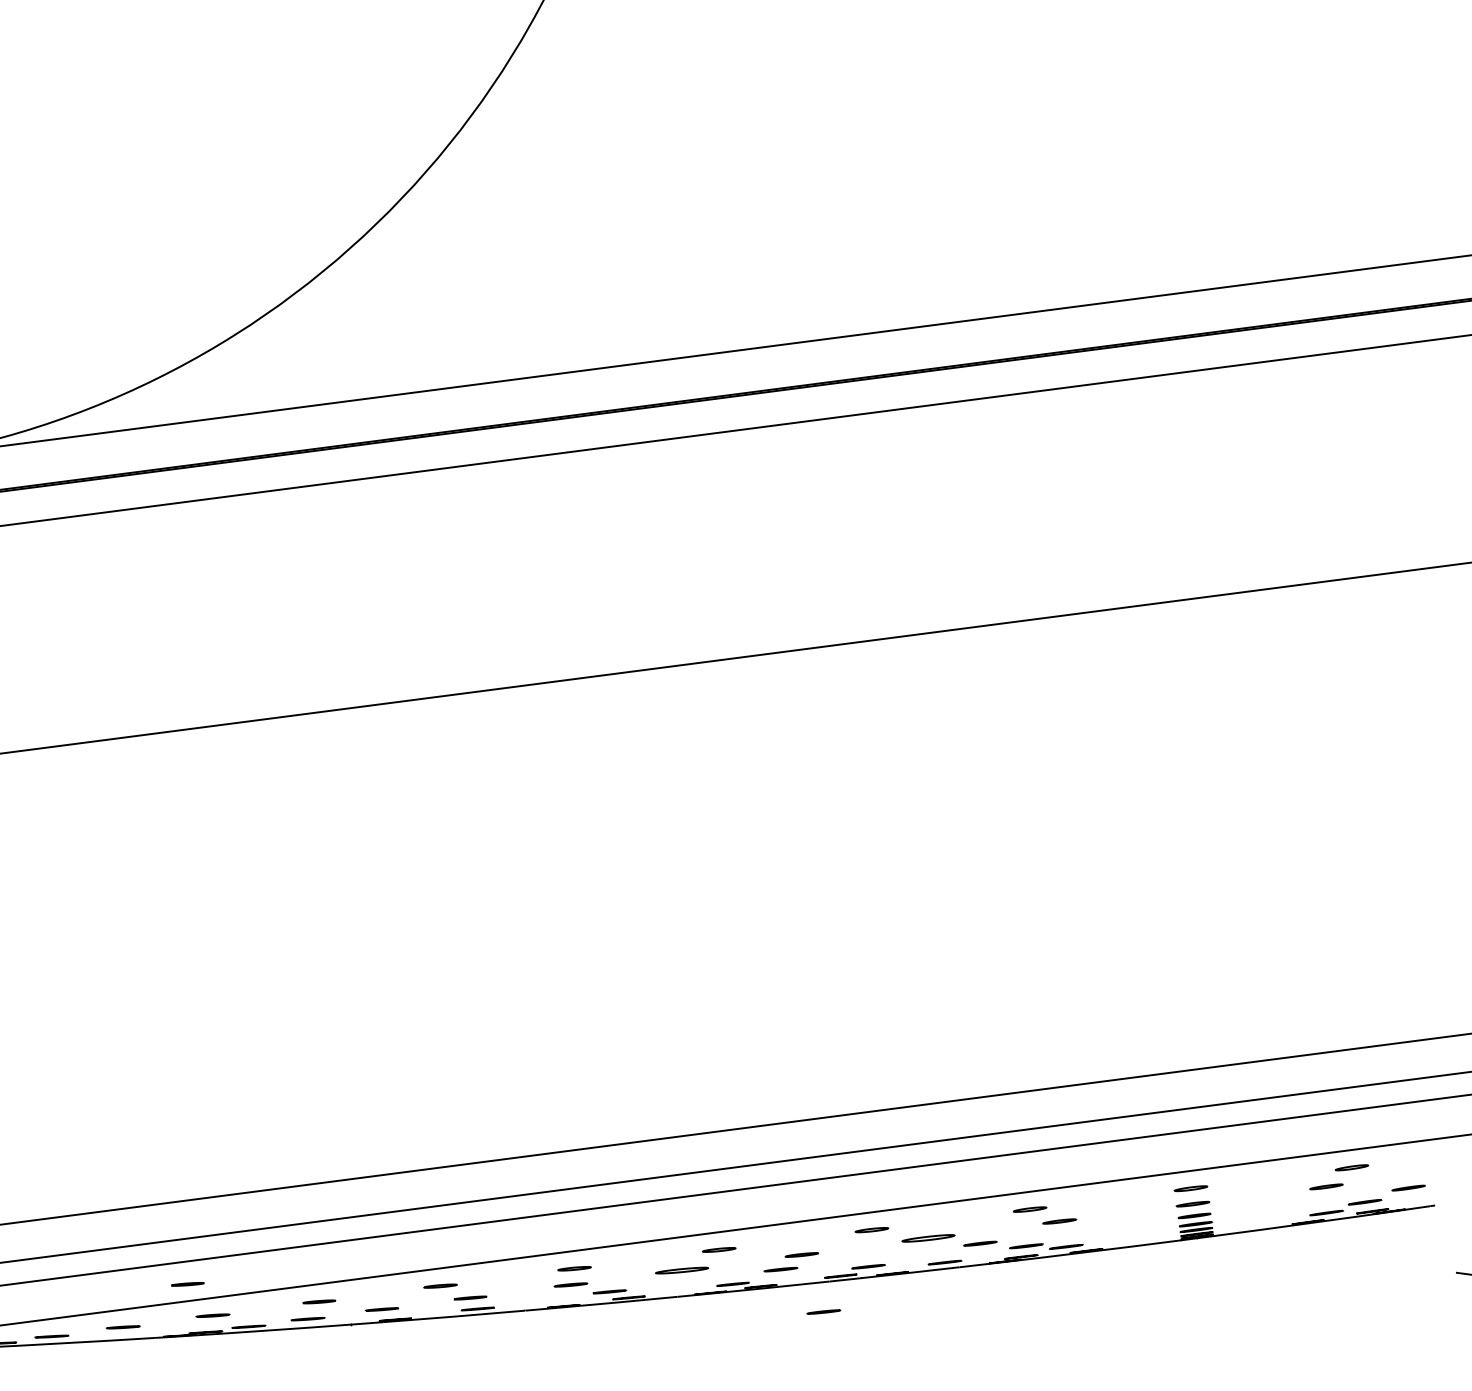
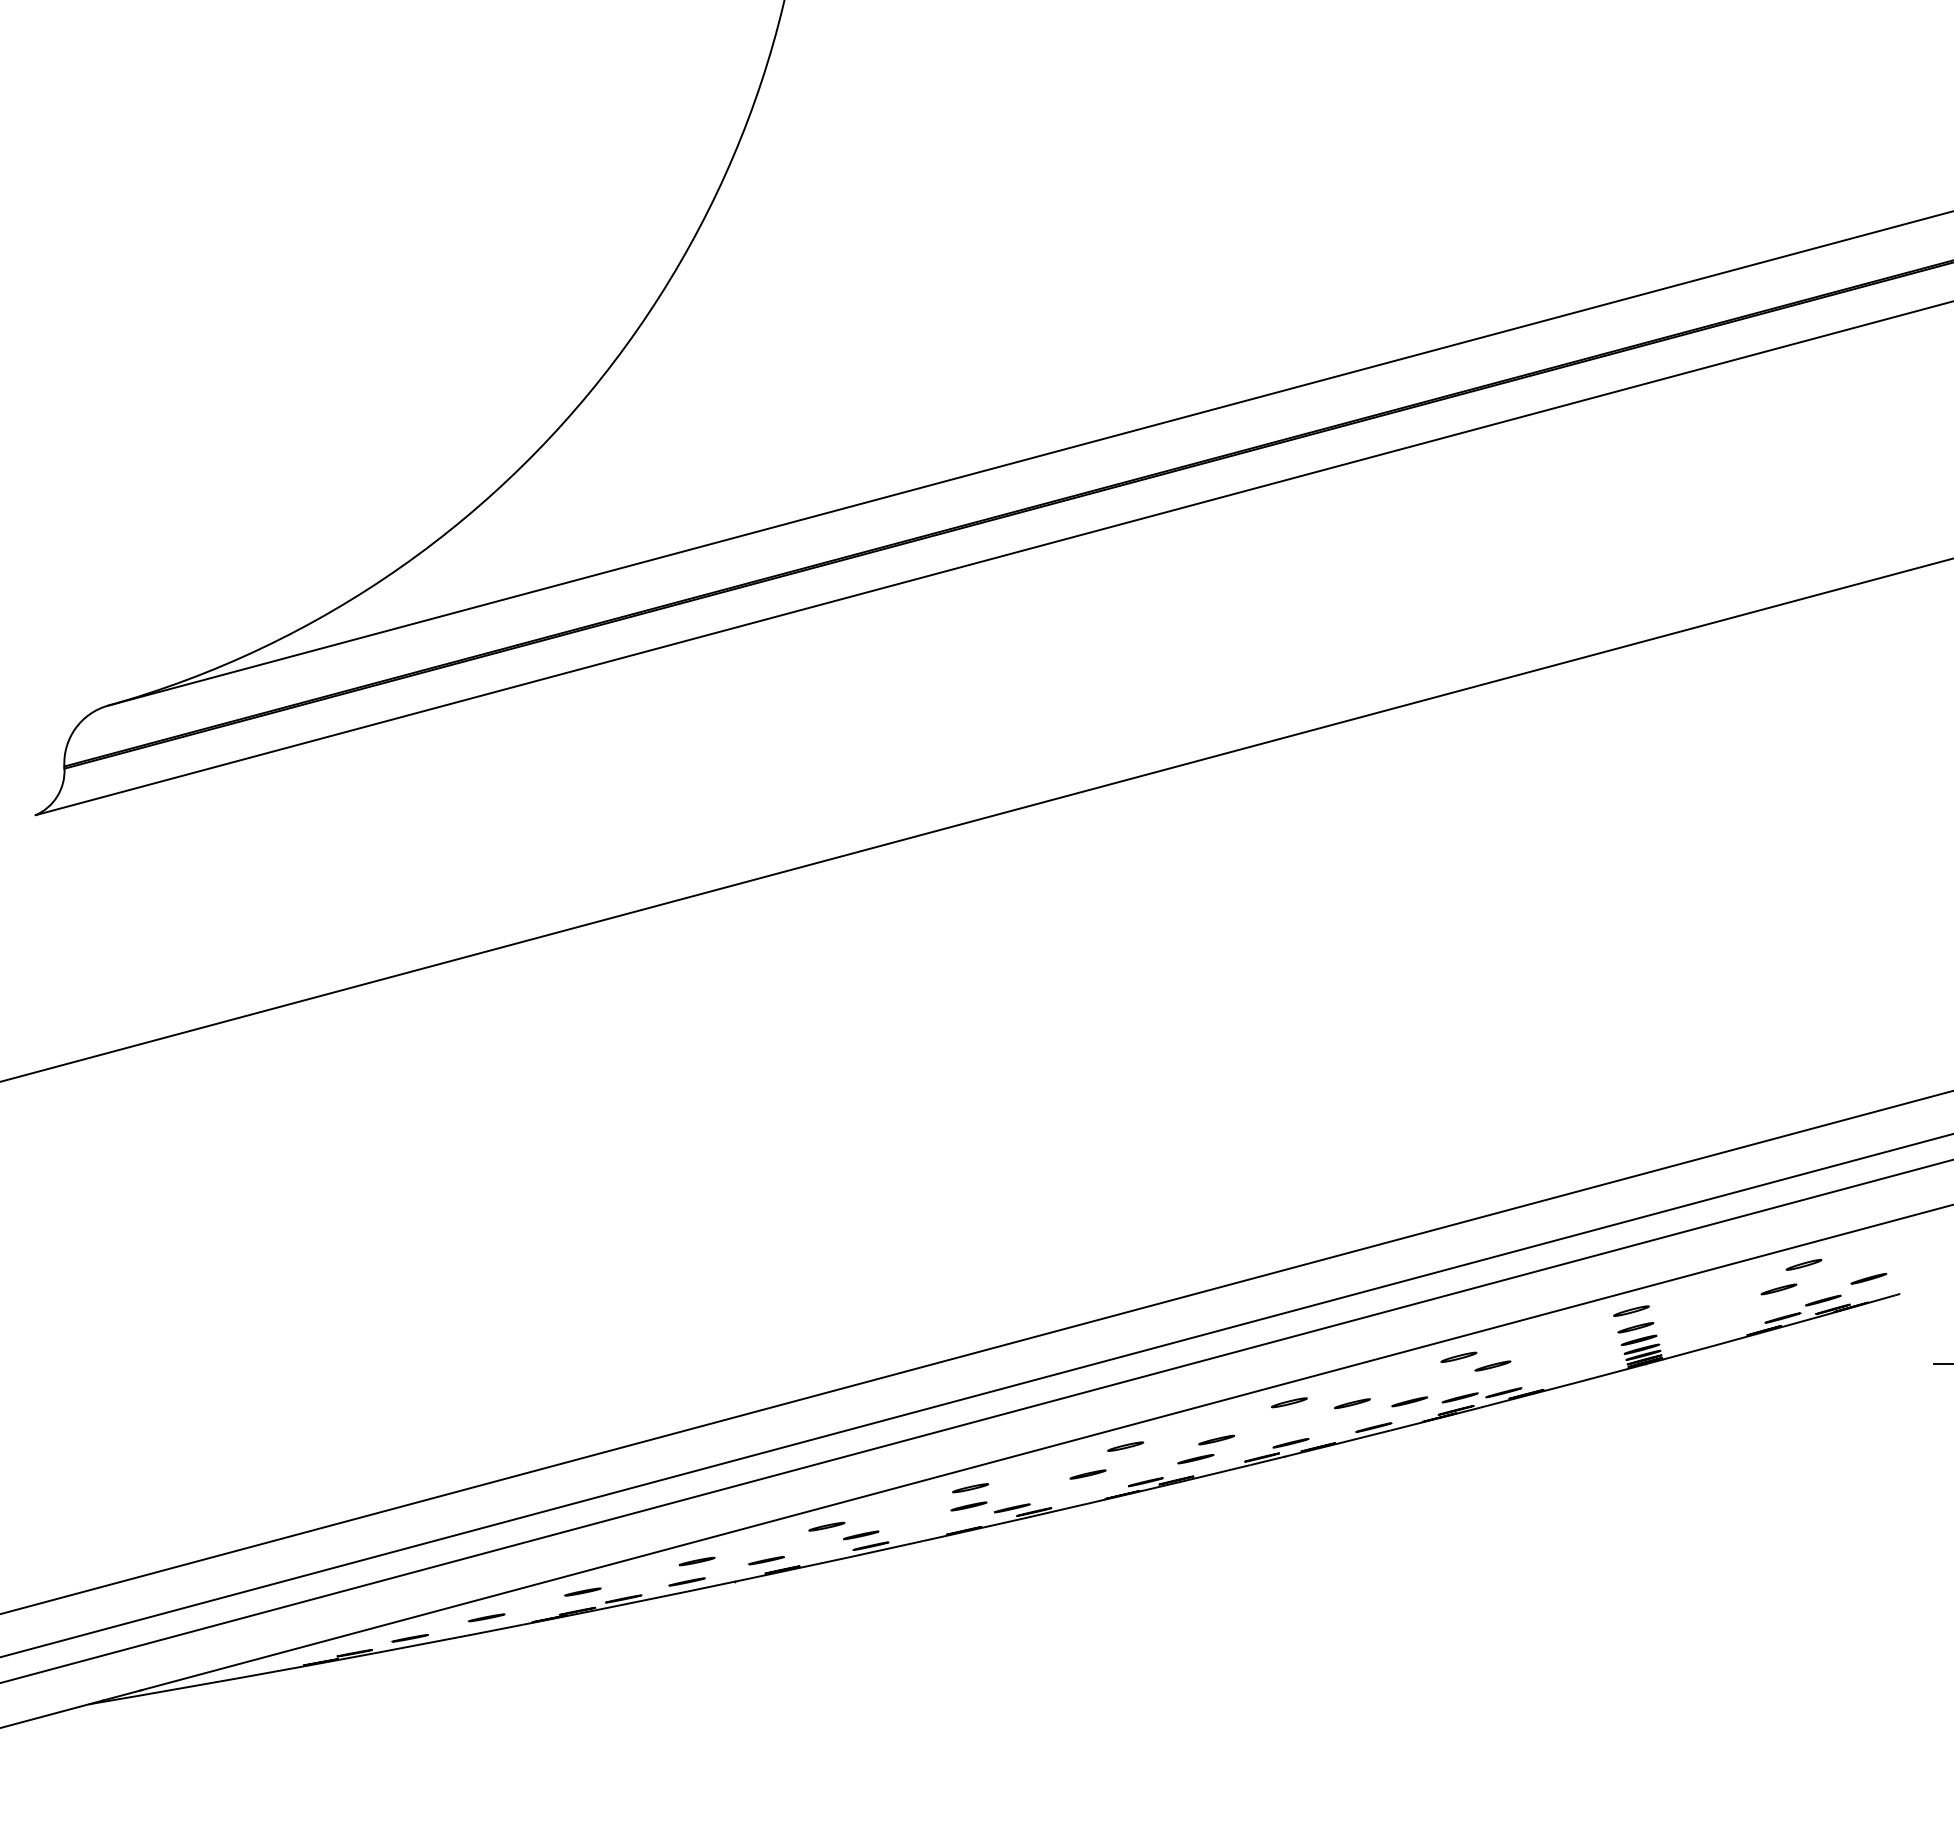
part: (928, 1238) -> (1352, 1403), size x0.62
part: (681, 1270) -> (1087, 1474), size x0.62
part: (187, 1284) -> (550, 1561), removed
line: (823, 1312) -> (1248, 1499), removed

